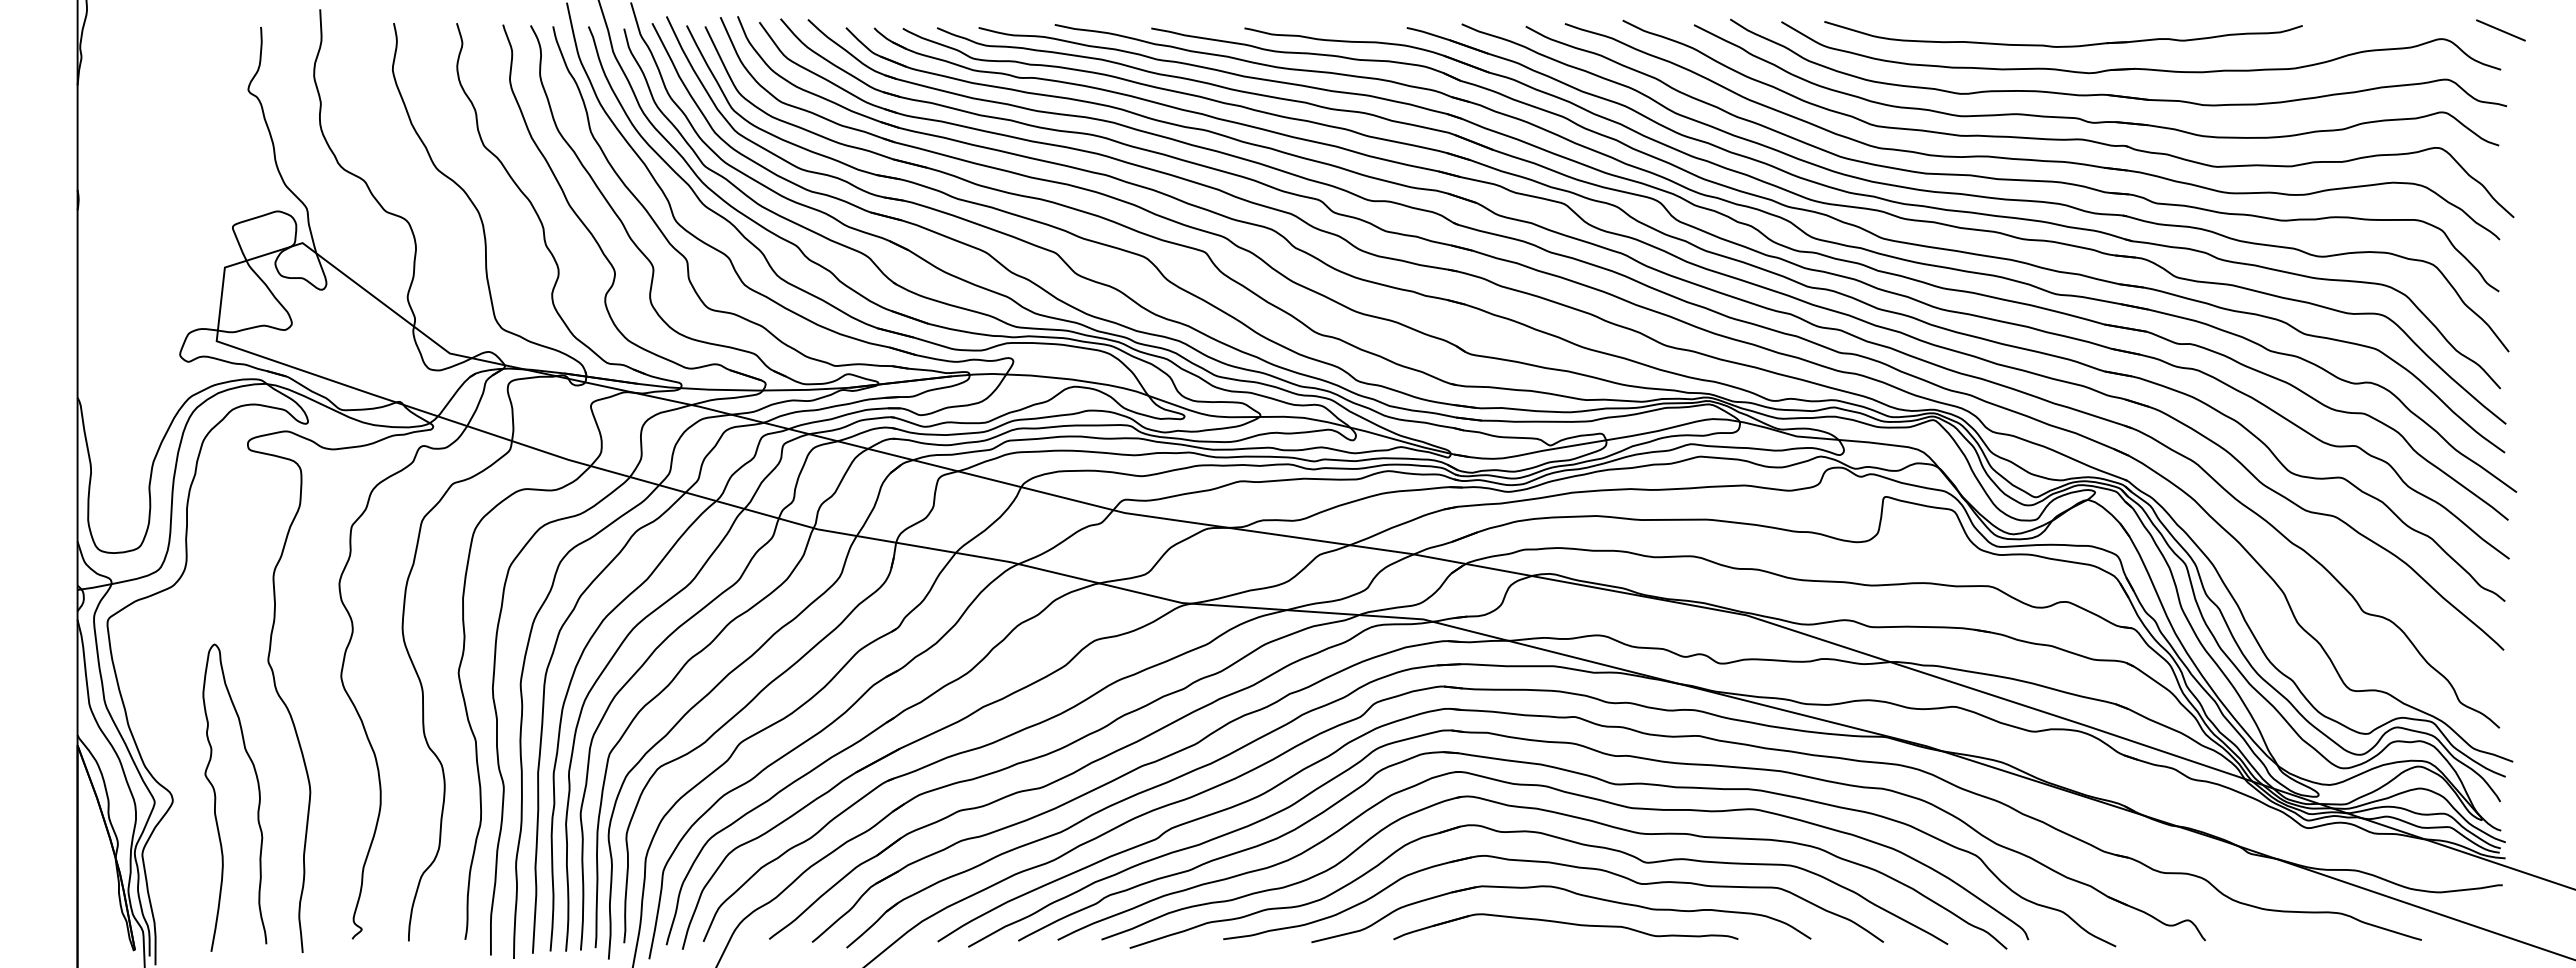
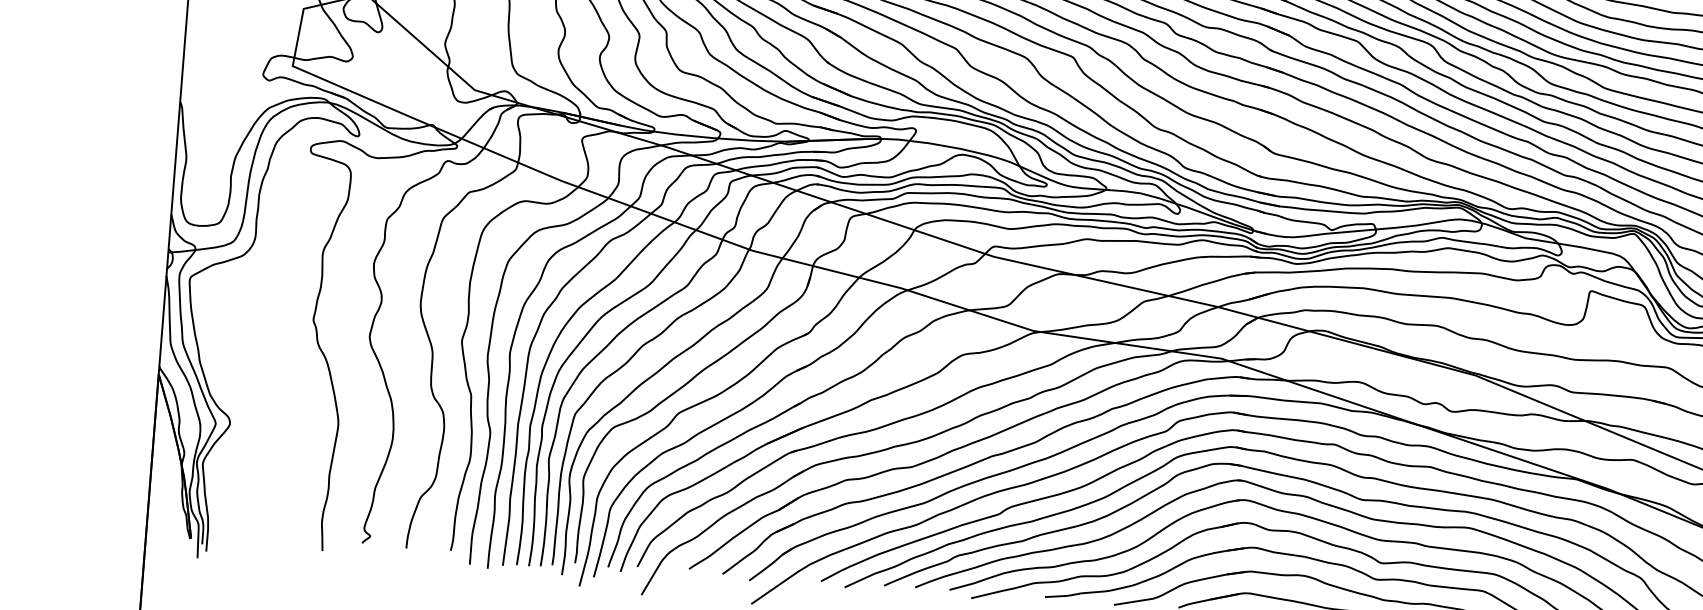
curve: (216, 797) -> (264, 423), removed

